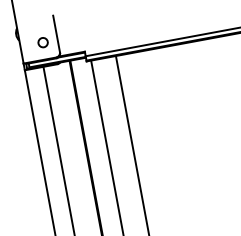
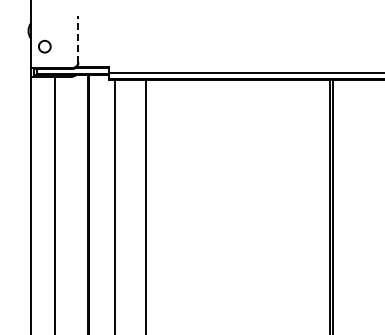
line: (56, 34) -> (78, 39), solid -> dashed
circle: (42, 42) -> (44, 46), moved

